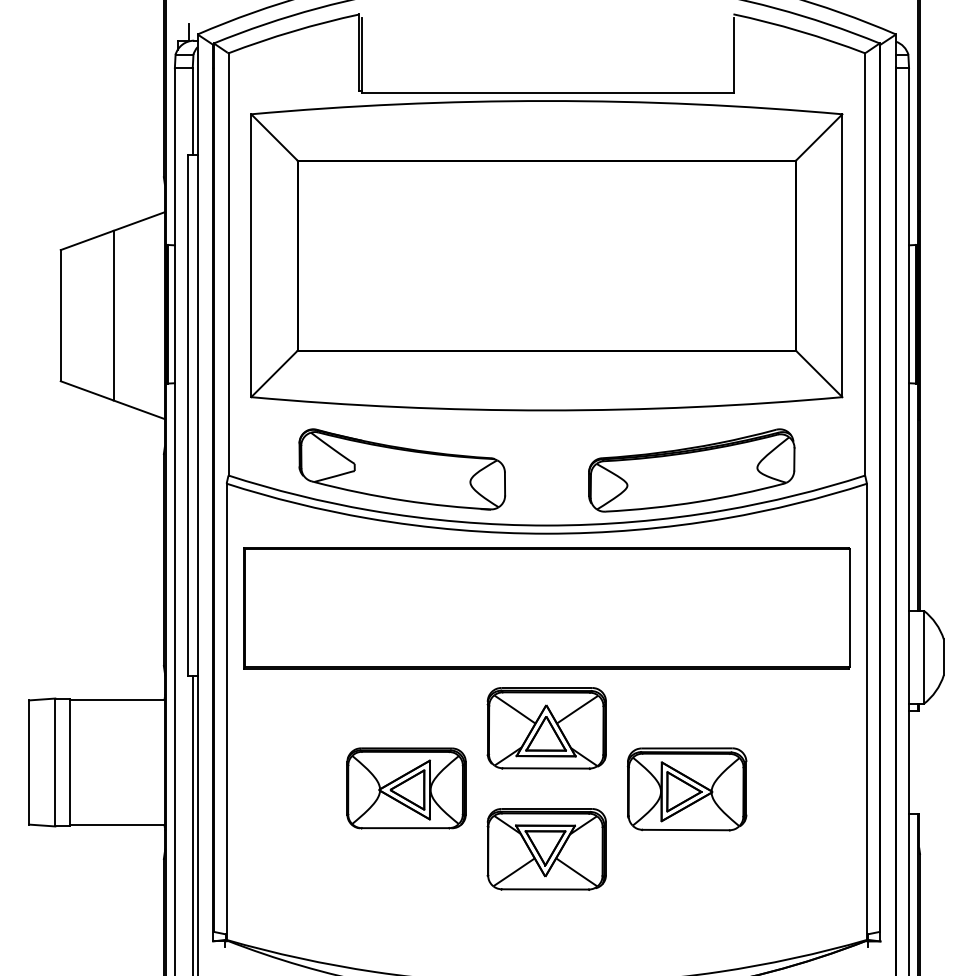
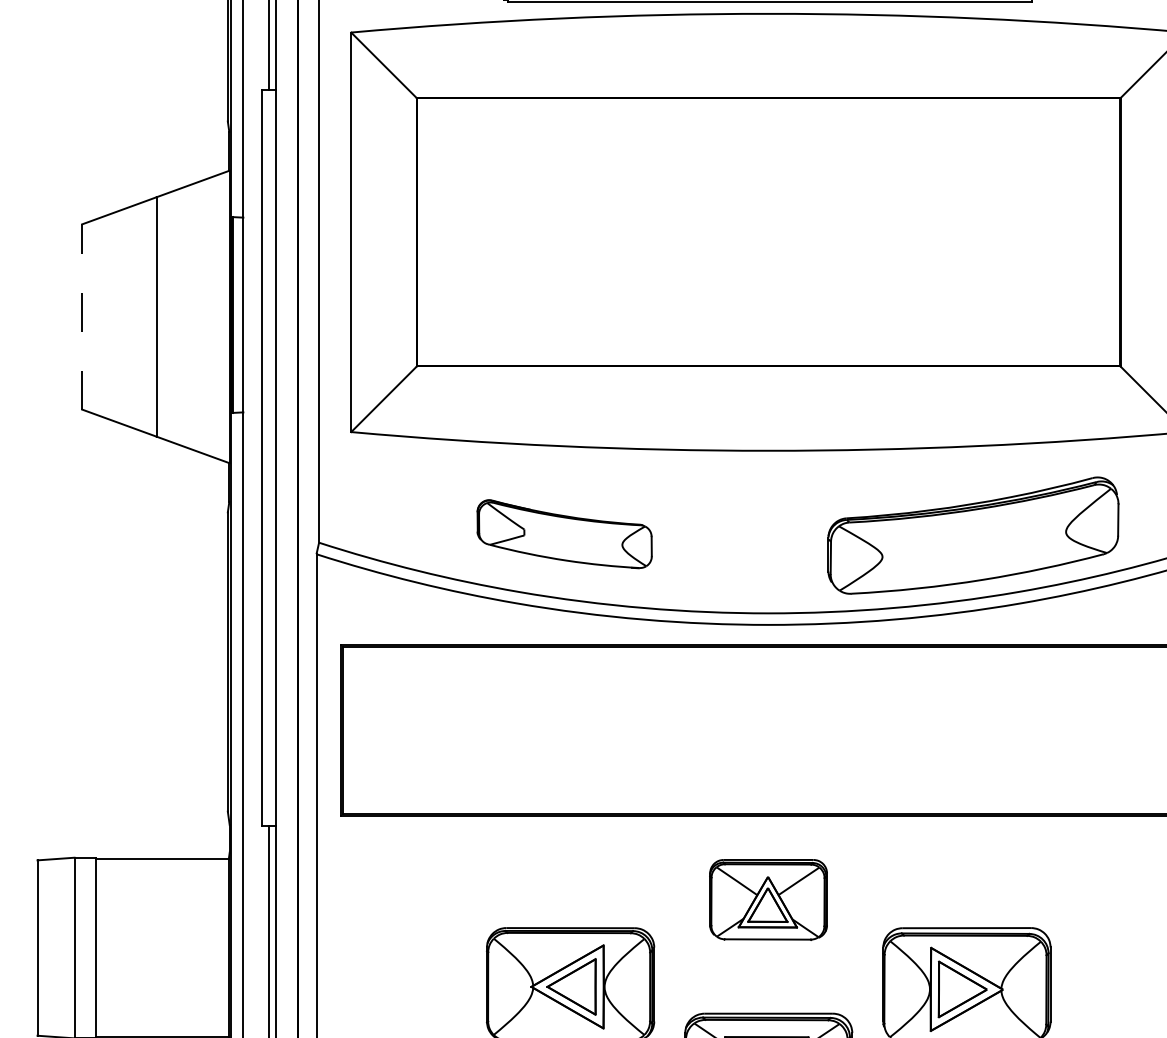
line: (60, 315) -> (81, 316), solid -> dashed
part: (402, 469) -> (564, 534), size x0.6
part: (546, 728) -> (768, 900), size x0.7

